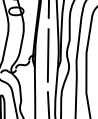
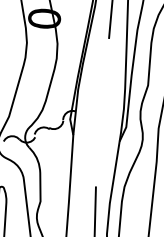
line: (47, 55) -> (100, 112), removed

